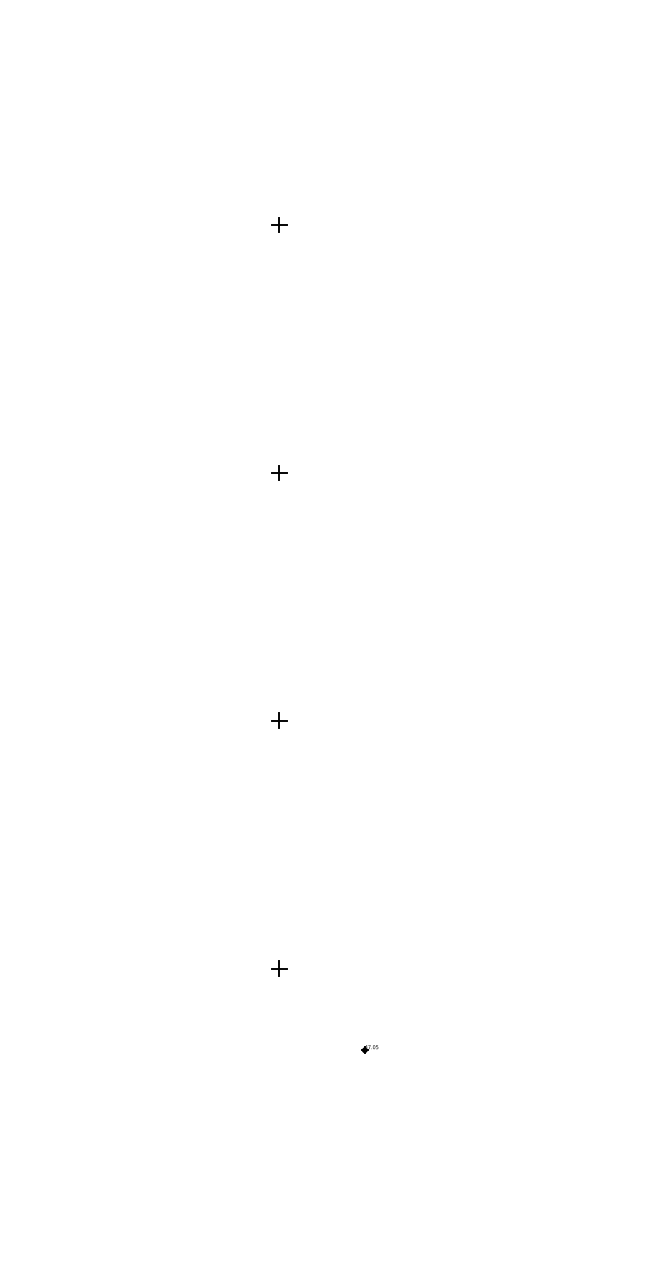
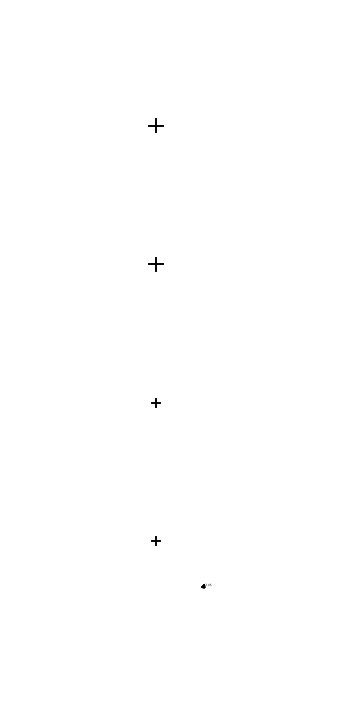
part: (278, 224) -> (155, 125), size x1.6
part: (278, 471) -> (155, 263), size x1.6

